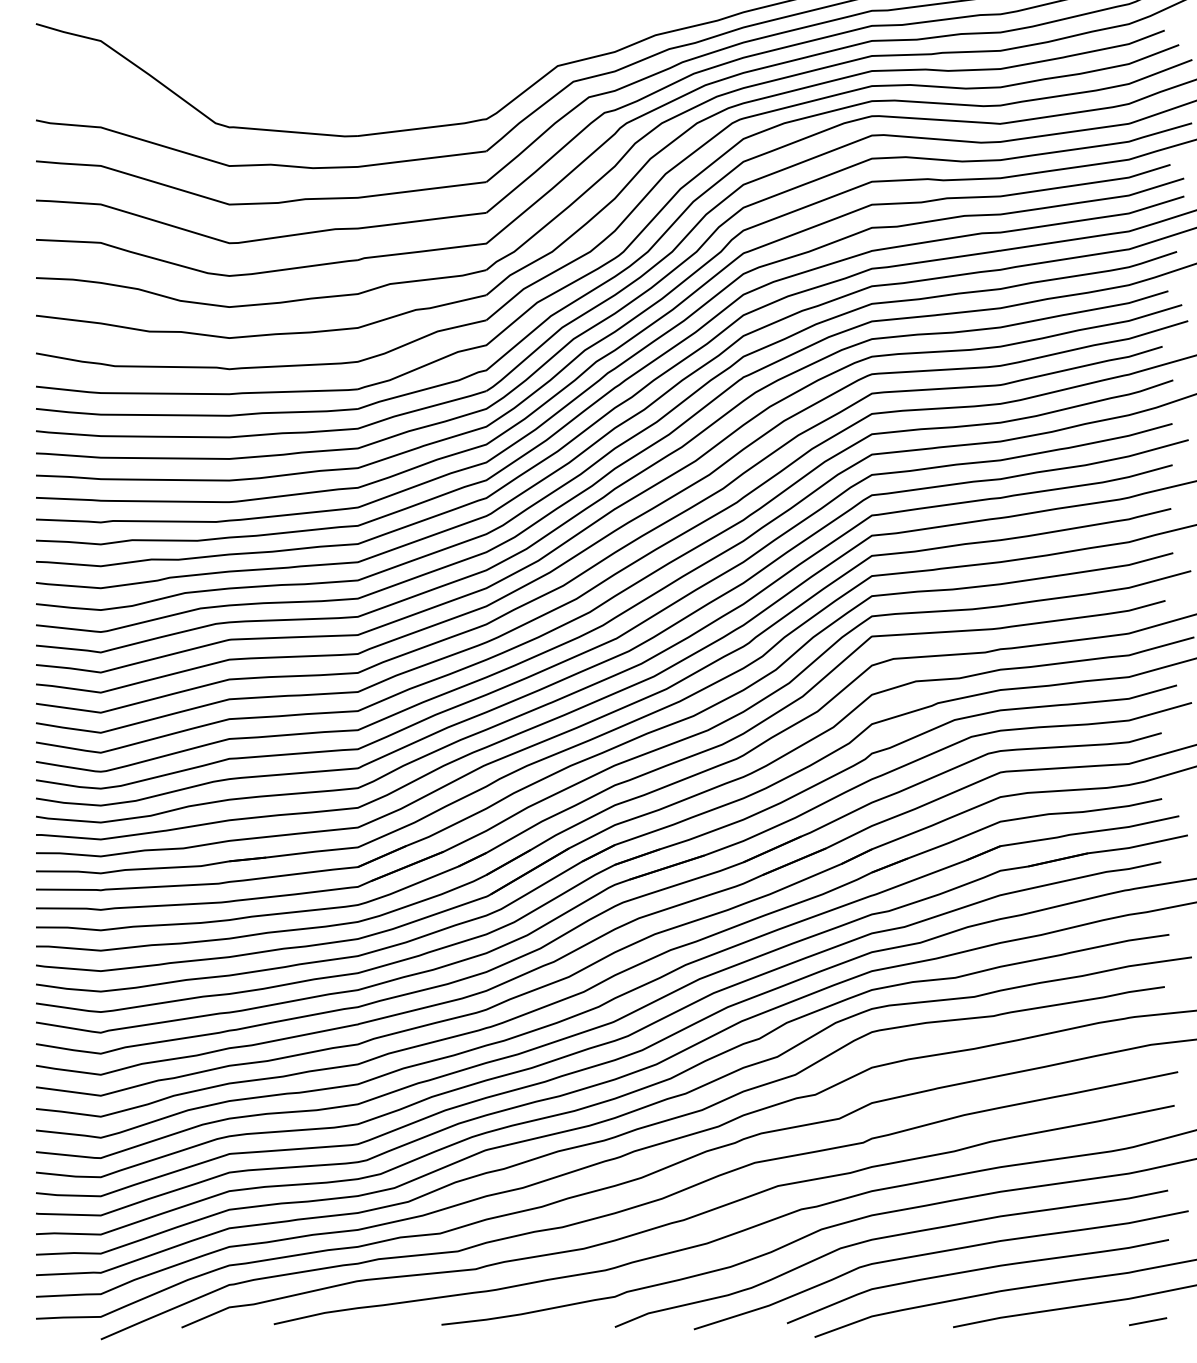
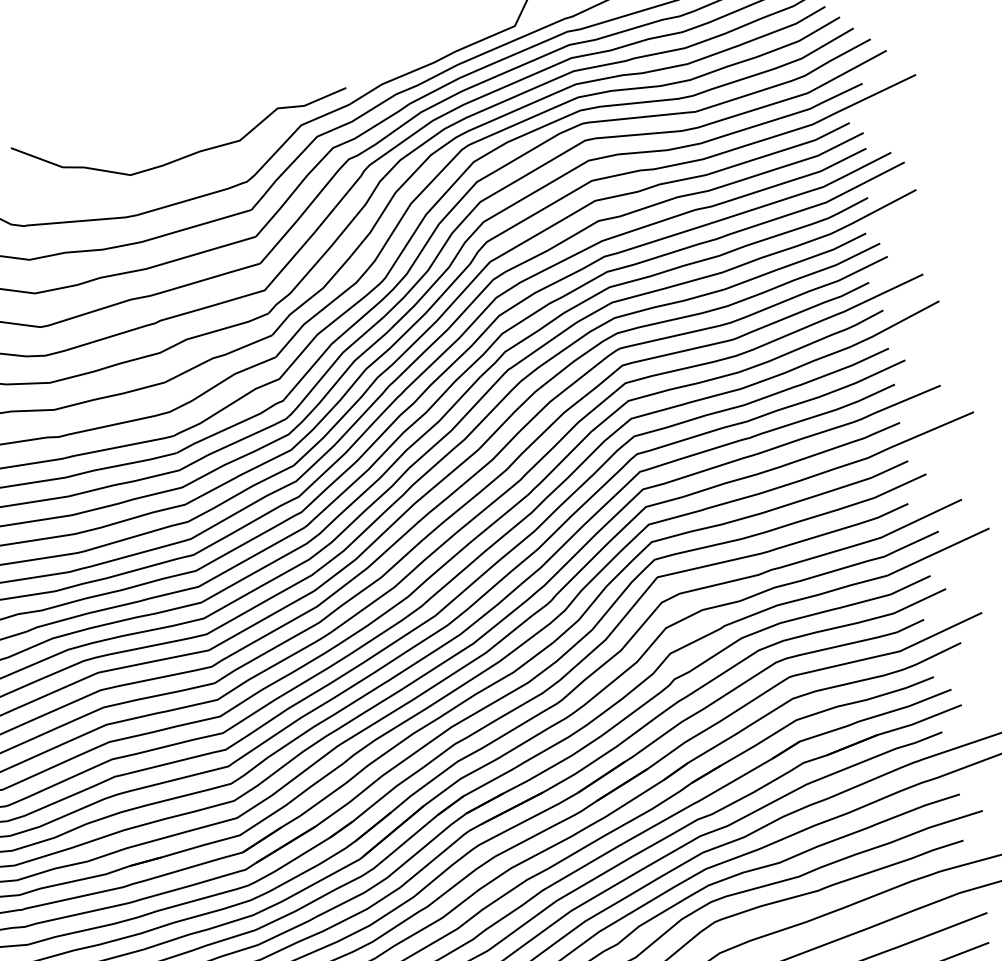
curve: (423, 78) -> (186, 155), added

